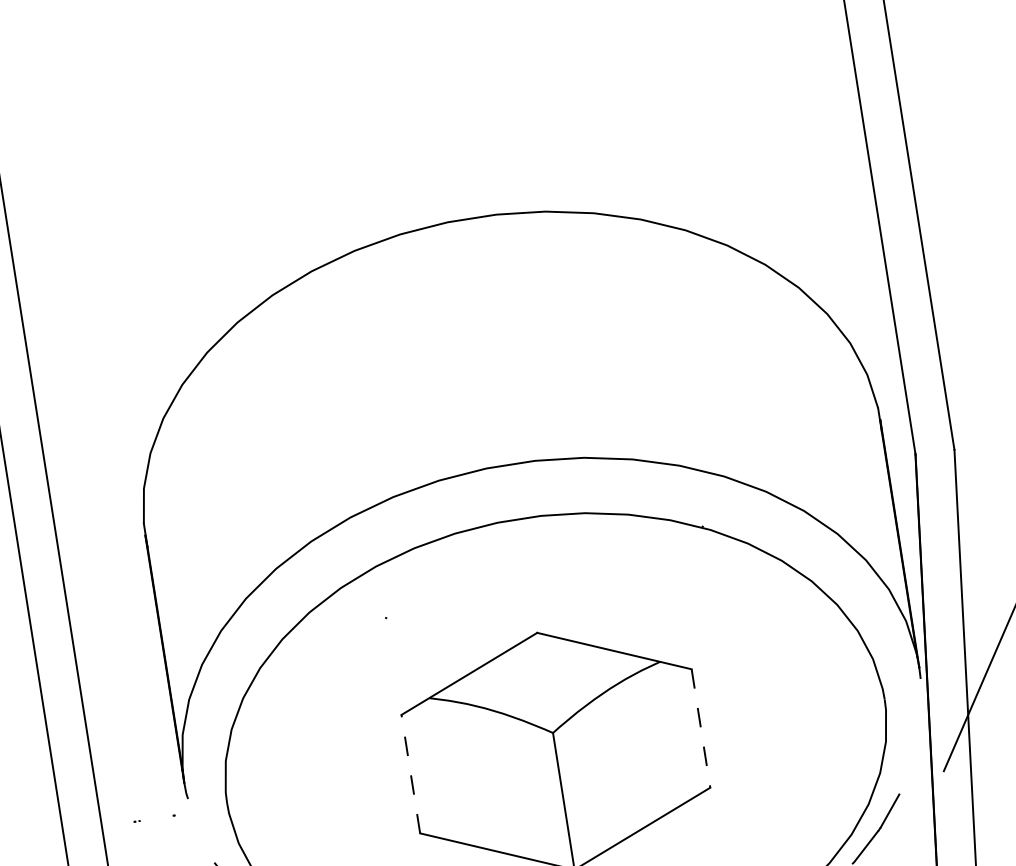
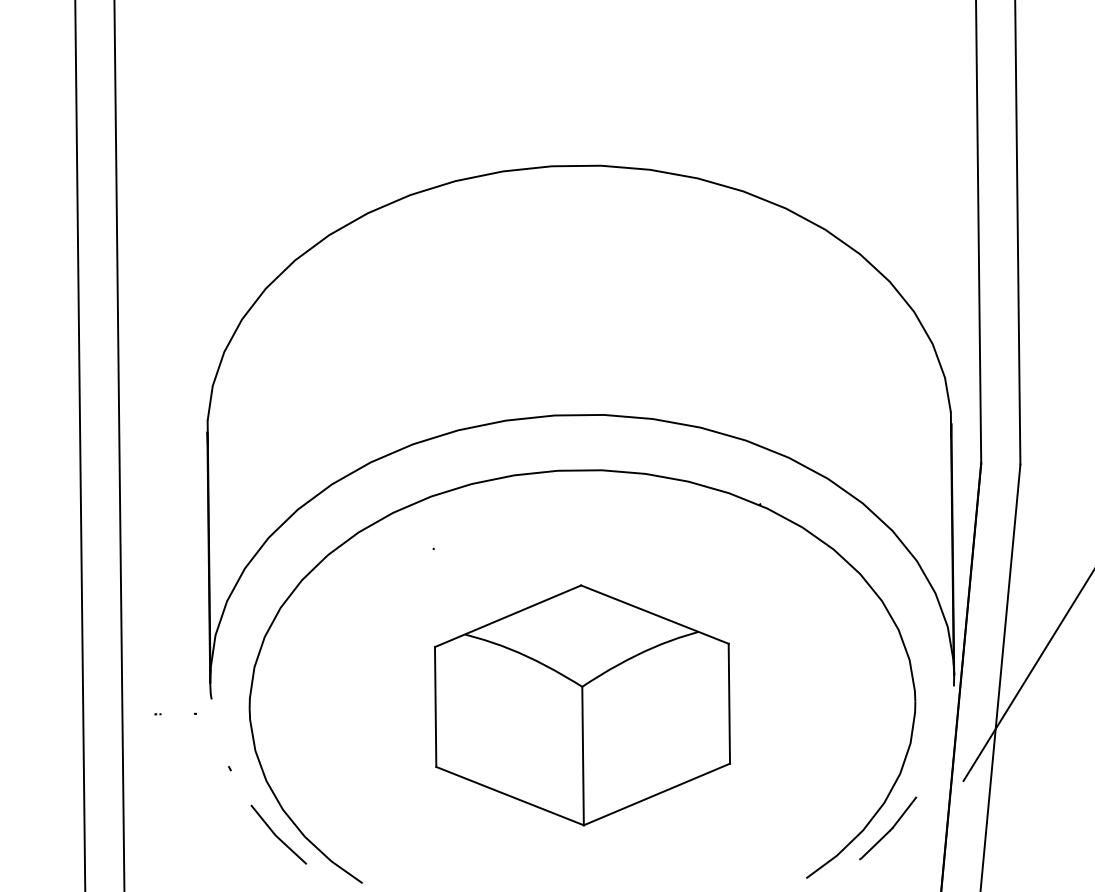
line: (701, 728) -> (729, 703), dashed -> solid
line: (410, 774) -> (435, 707), dashed -> solid

